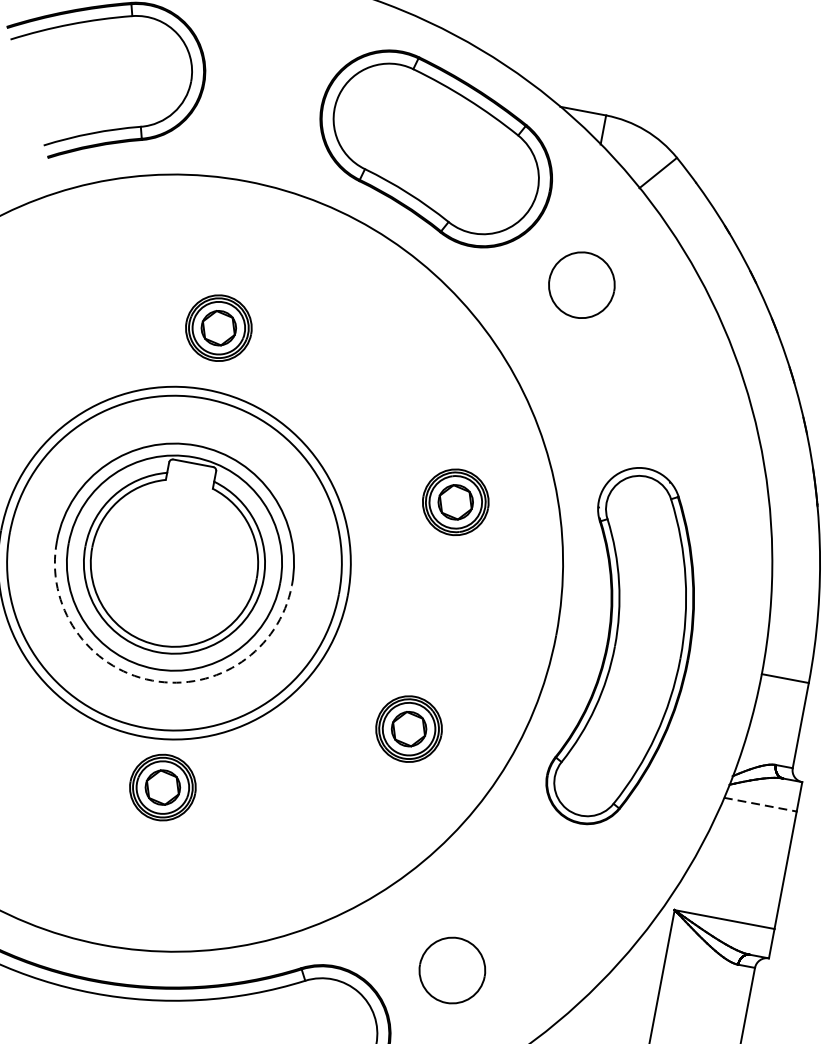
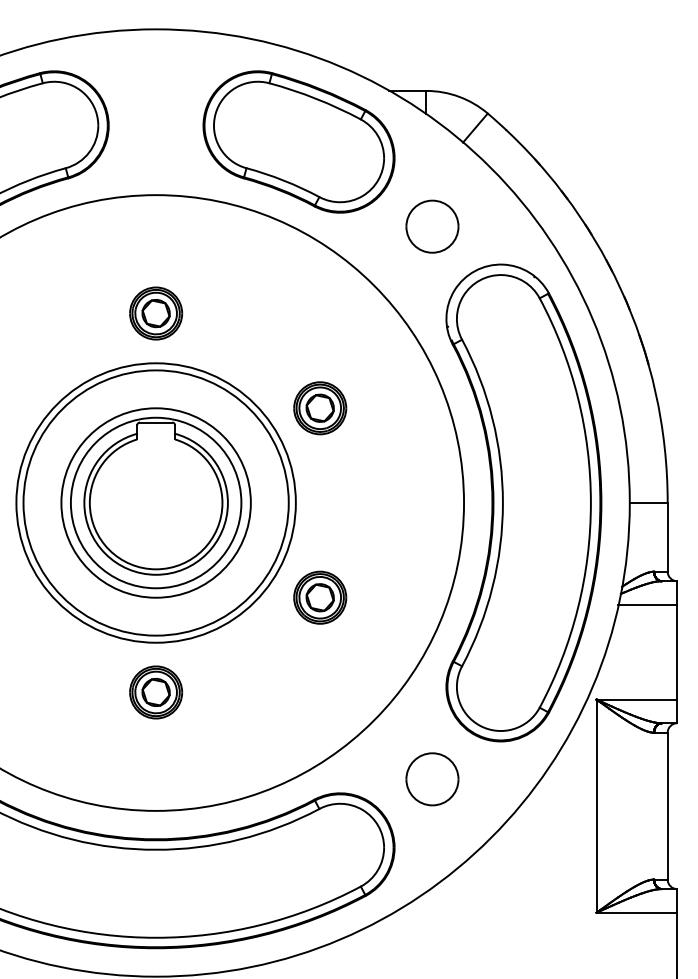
part: (456, 502) -> (320, 408), moved
part: (630, 648) -> (523, 502), size x1.67
arc: (152, 680) -> (156, 597), dashed -> solid
part: (409, 728) -> (320, 597), moved
part: (163, 787) -> (156, 692), moved
line: (761, 804) -> (648, 604), dashed -> solid

